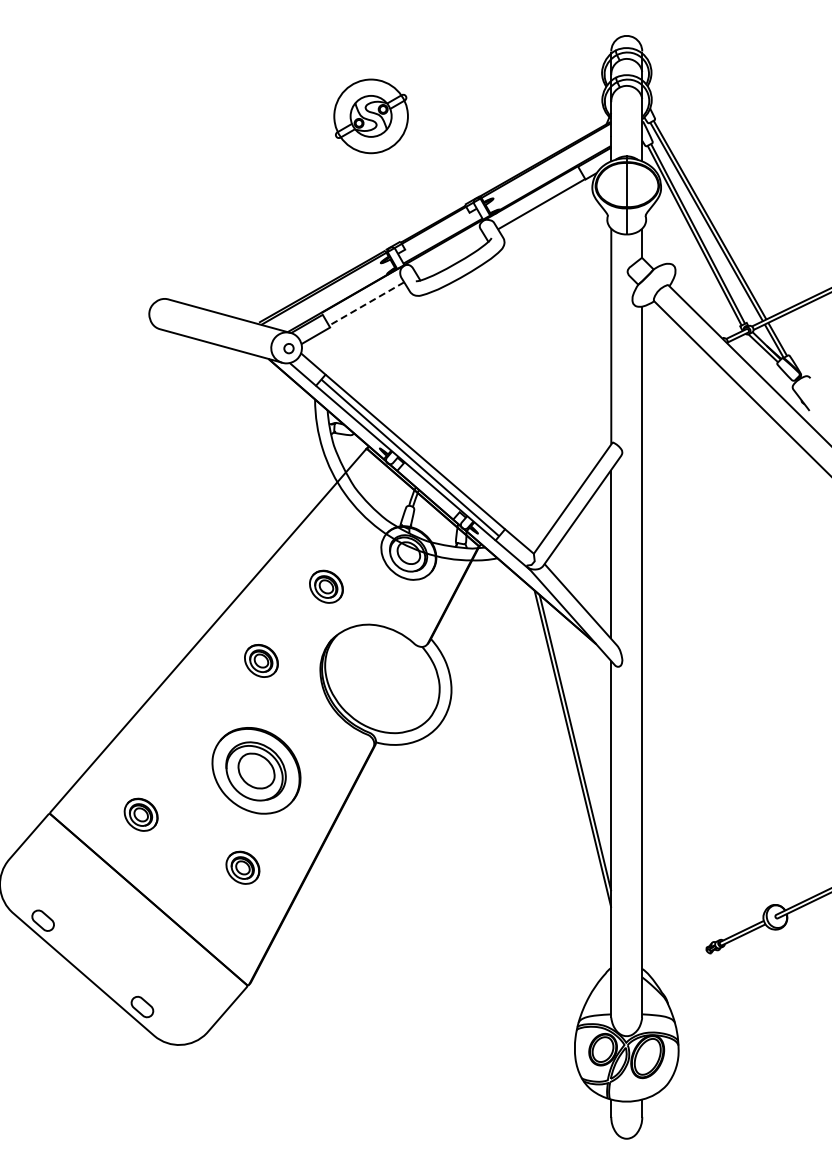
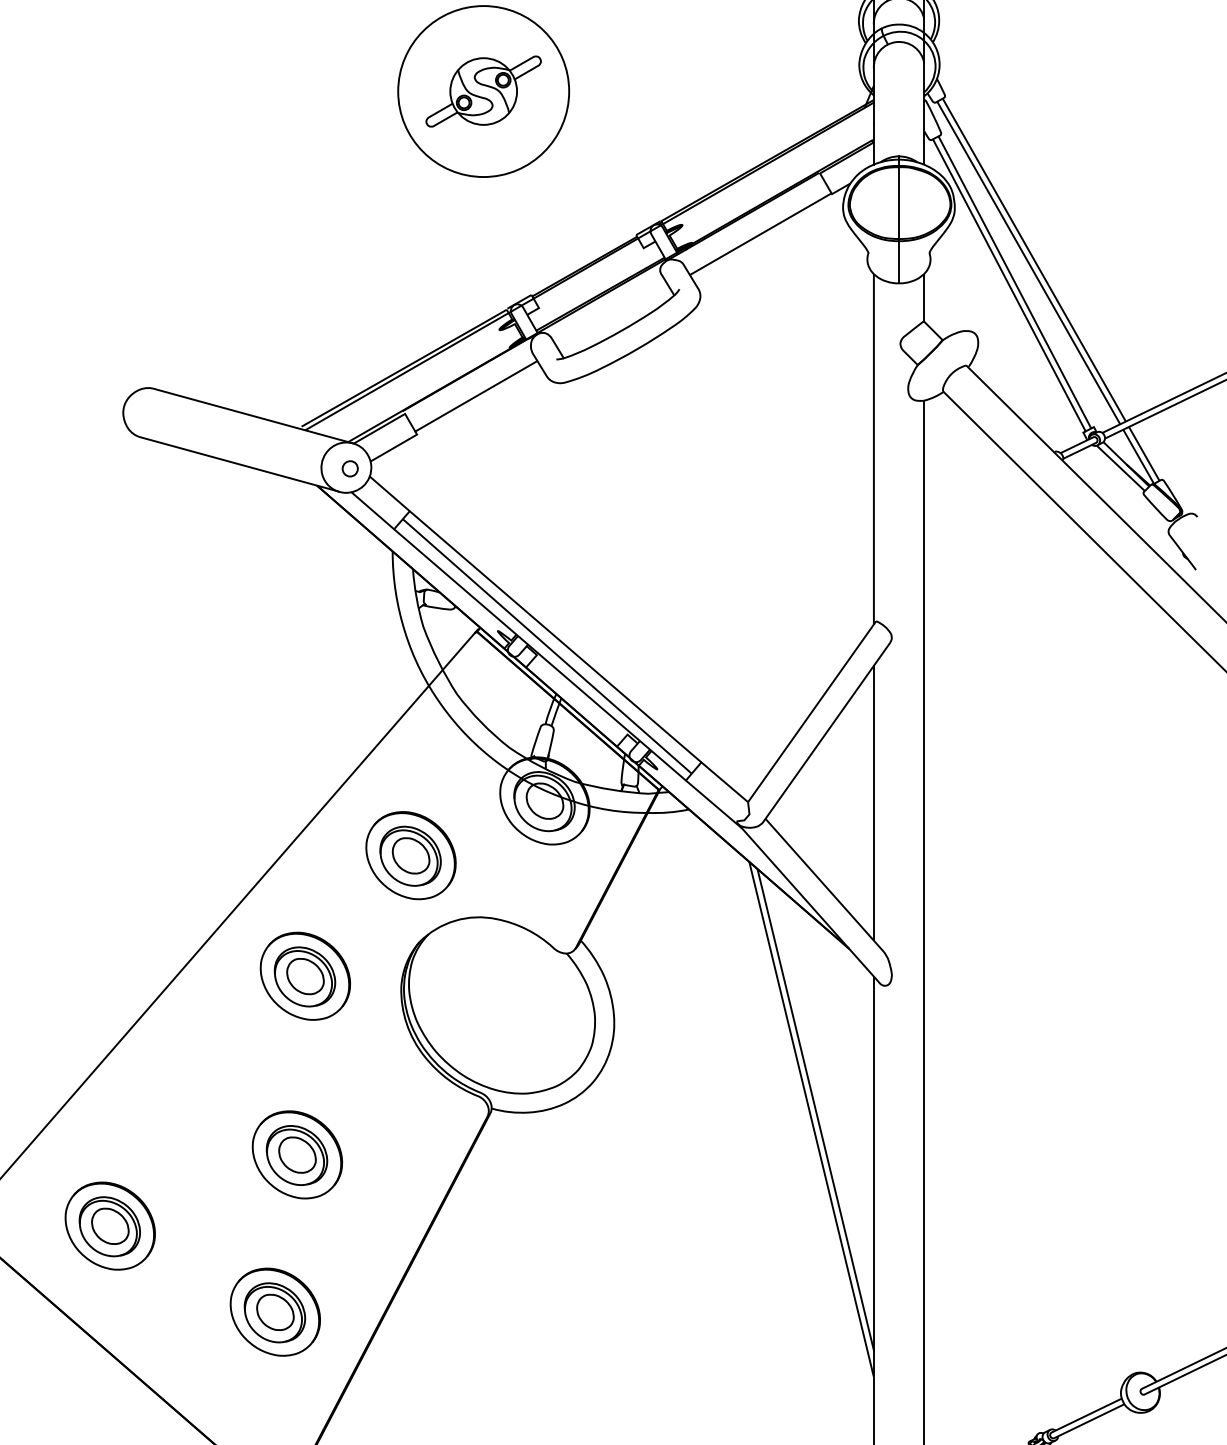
circle: (370, 116) -> (482, 91), size x1.43
line: (366, 304) -> (476, 397), dashed -> solid
part: (326, 586) -> (411, 855), size x1.67
part: (261, 660) -> (305, 975), size x1.67
part: (256, 770) -> (297, 1154), size x0.62
part: (140, 814) -> (108, 1225), size x1.67
part: (242, 867) -> (274, 1311), size x1.67

